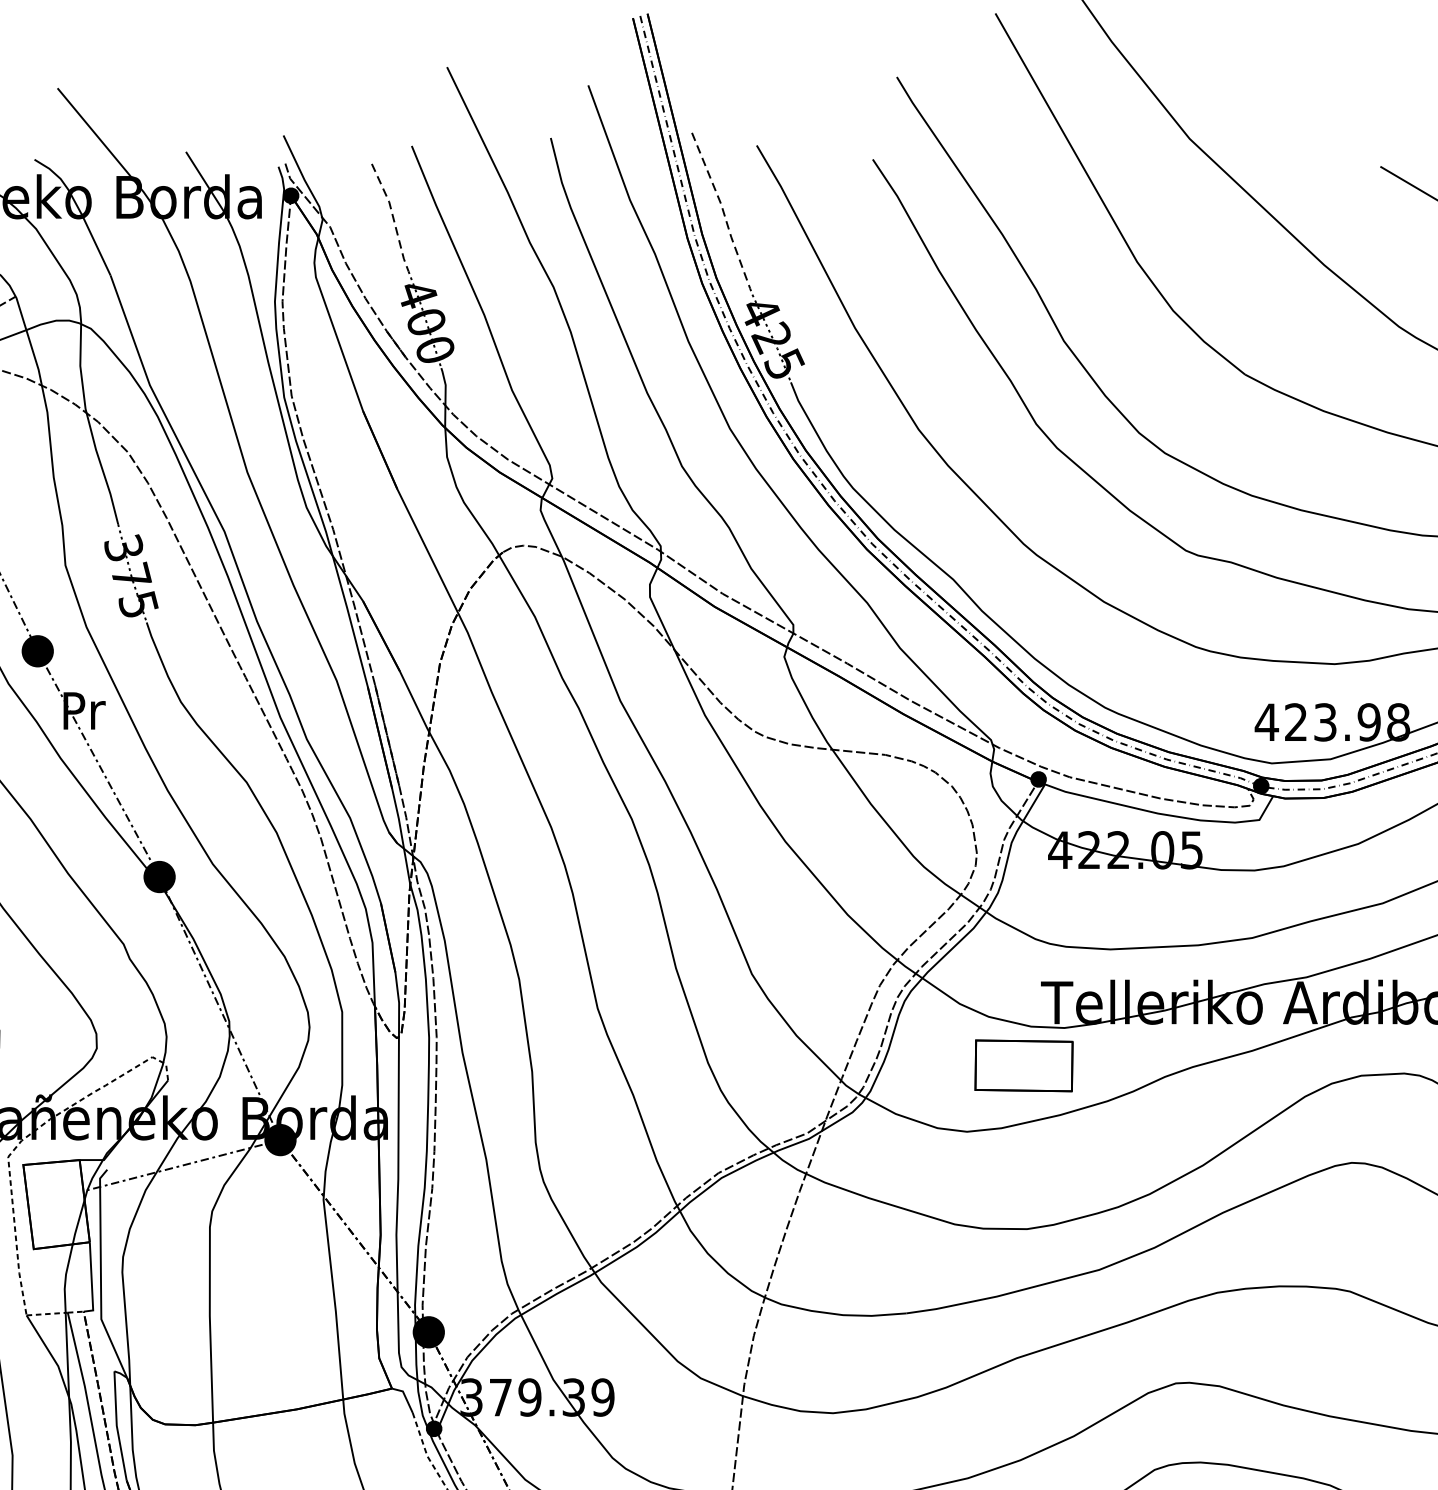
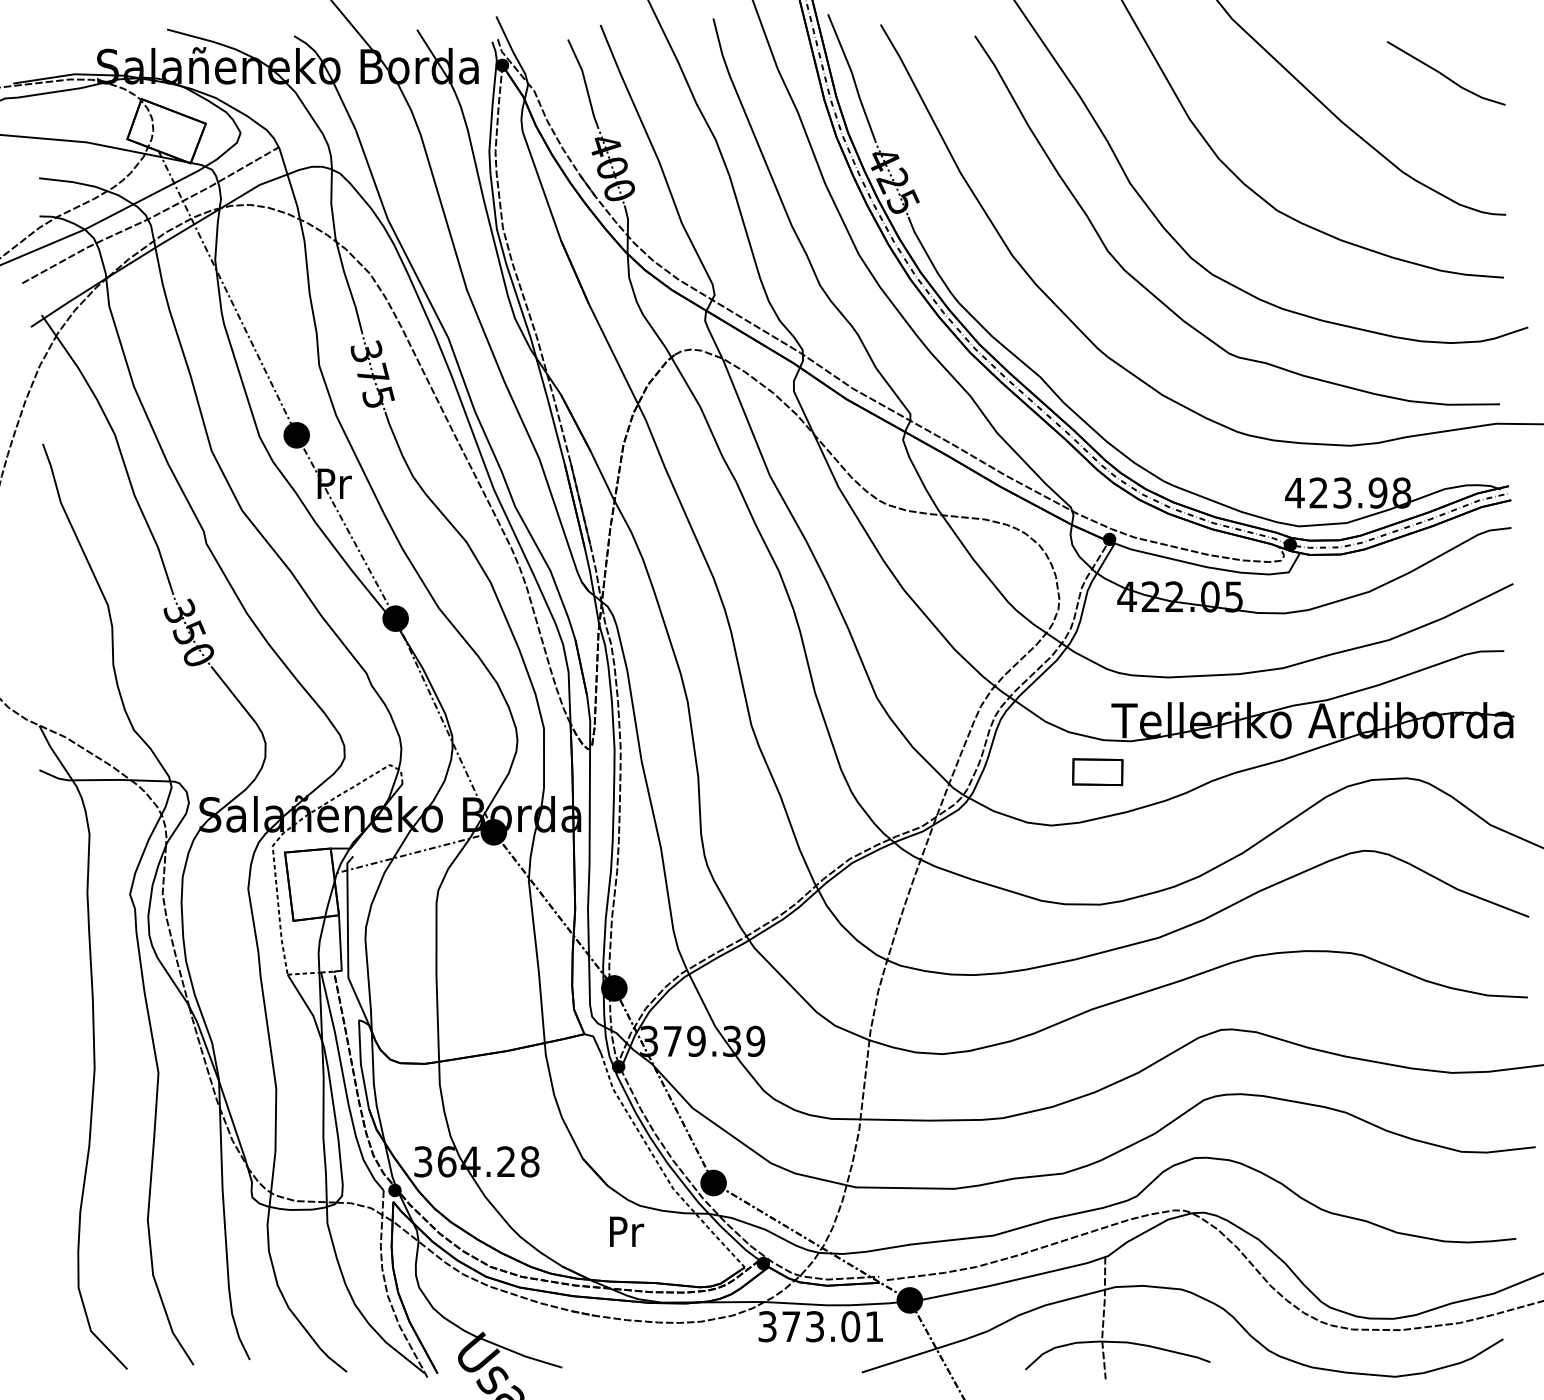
line: (723, 209) -> (853, 76), dashed -> solid
line: (393, 216) -> (585, 82), dashed -> solid
part: (1023, 1066) -> (1097, 772), size x0.62

